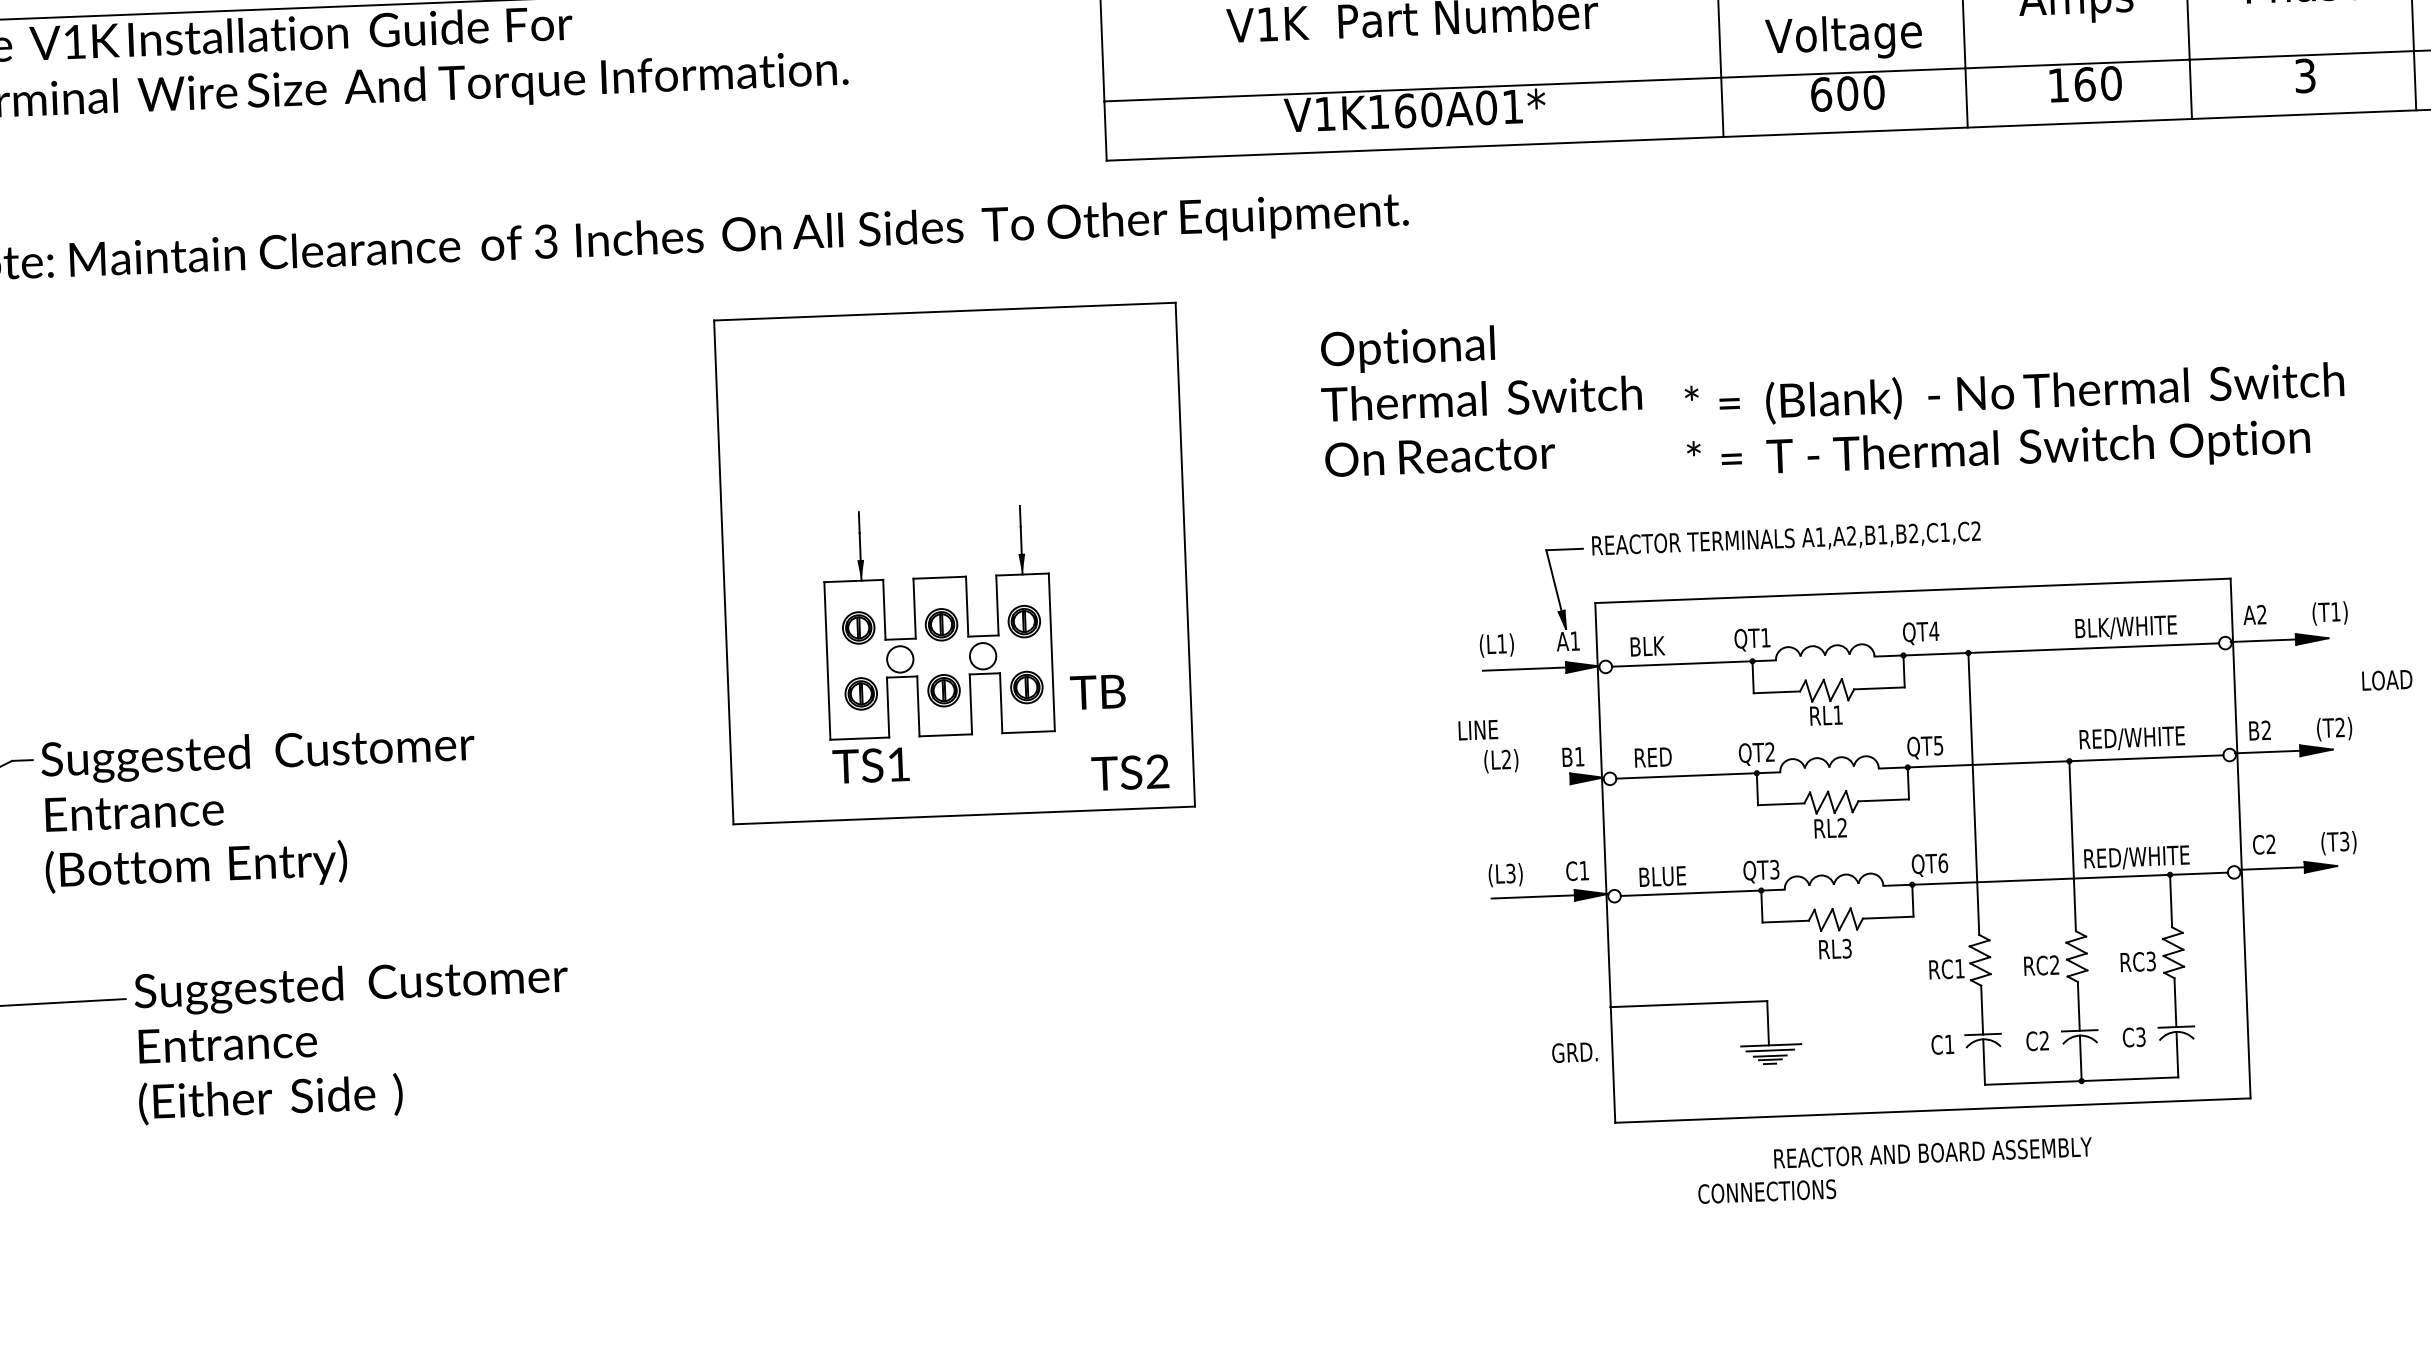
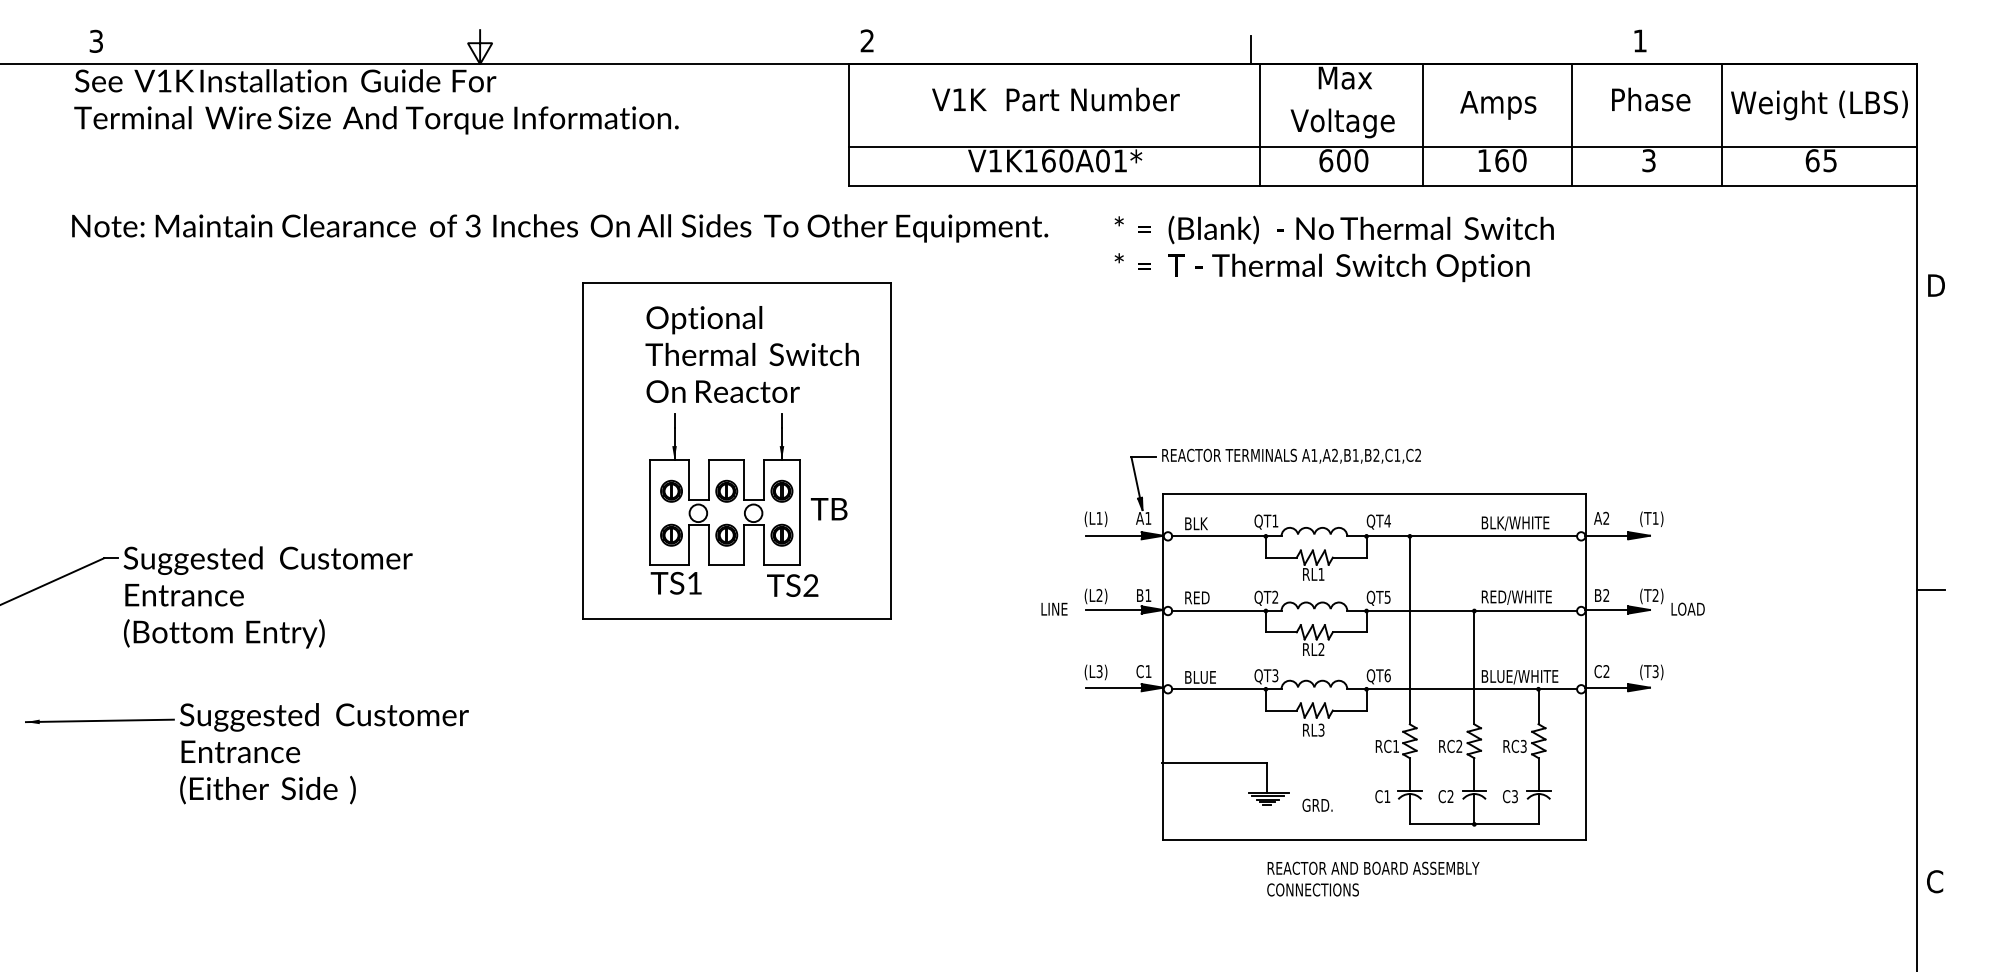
text: (1480, 398) -> (751, 354), moved
text: (2014, 421) -> (1333, 248), moved
text: (2386, 679) -> (1687, 608), moved
text: (1096, 692) -> (828, 509), moved
text: (1478, 729) -> (1054, 608), moved
text: (1130, 772) -> (792, 585), moved
line: (1528, 779) -> (1113, 609), added
text: (2142, 858) -> (1520, 677), RED/WHITE -> BLUE/WHITE
text: (1574, 1051) -> (1317, 804), moved
text: (1766, 1191) -> (1312, 889), moved

